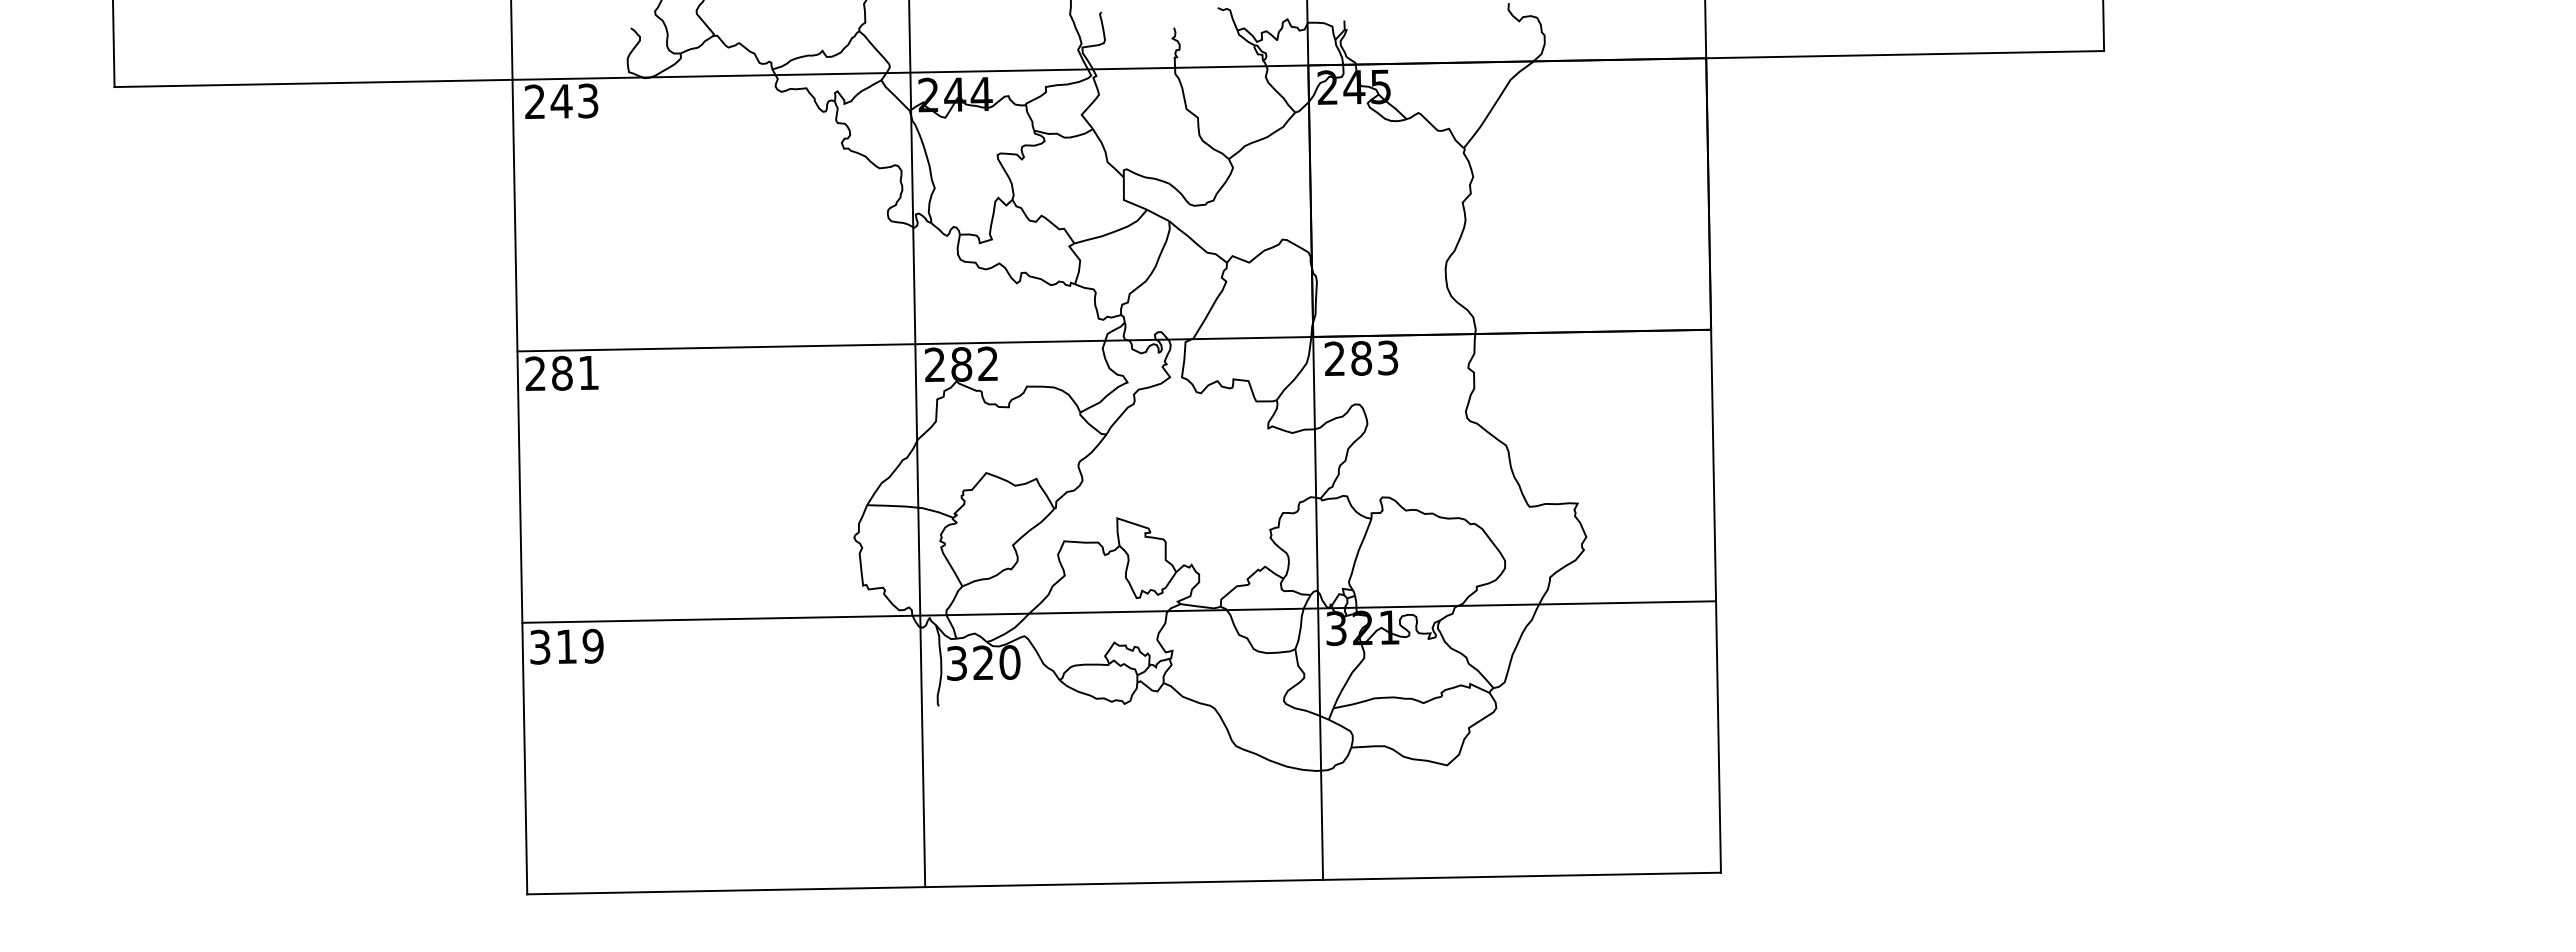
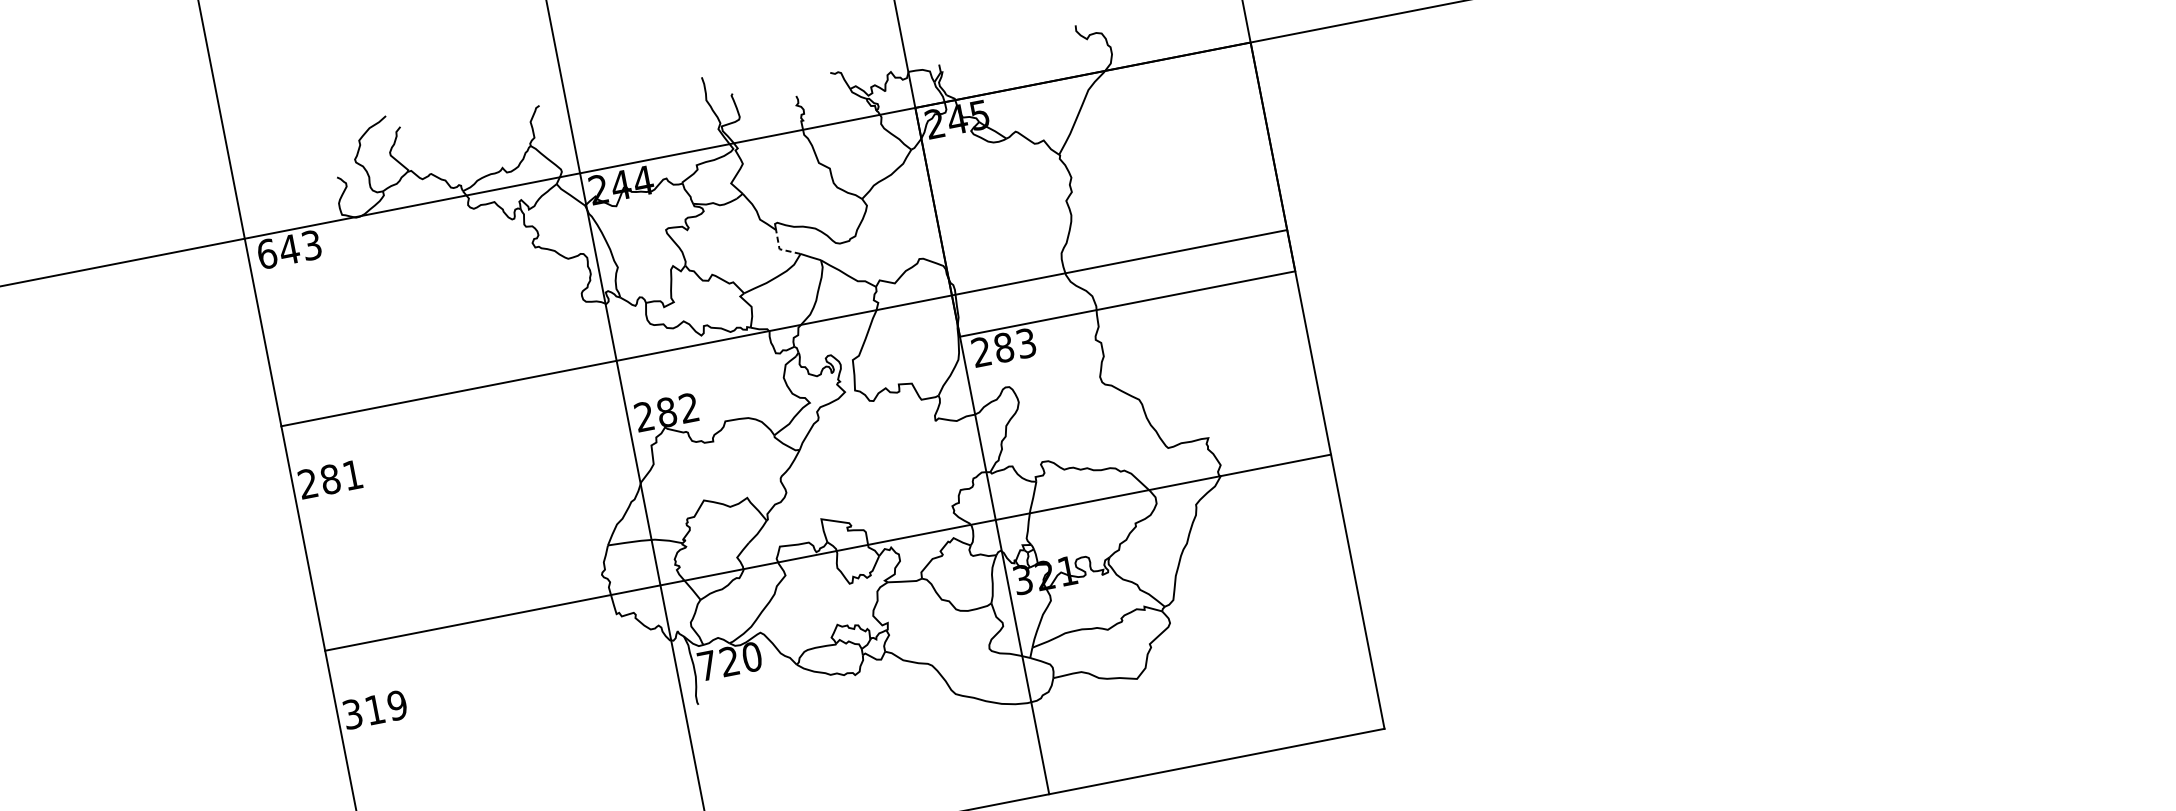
text: (534, 101) -> (266, 253), 243 -> 643
line: (1124, 200) -> (780, 249), solid -> dashed
line: (1114, 340) -> (784, 328), moved
line: (1119, 611) -> (828, 552), moved
text: (956, 663) -> (707, 665), 320 -> 720

